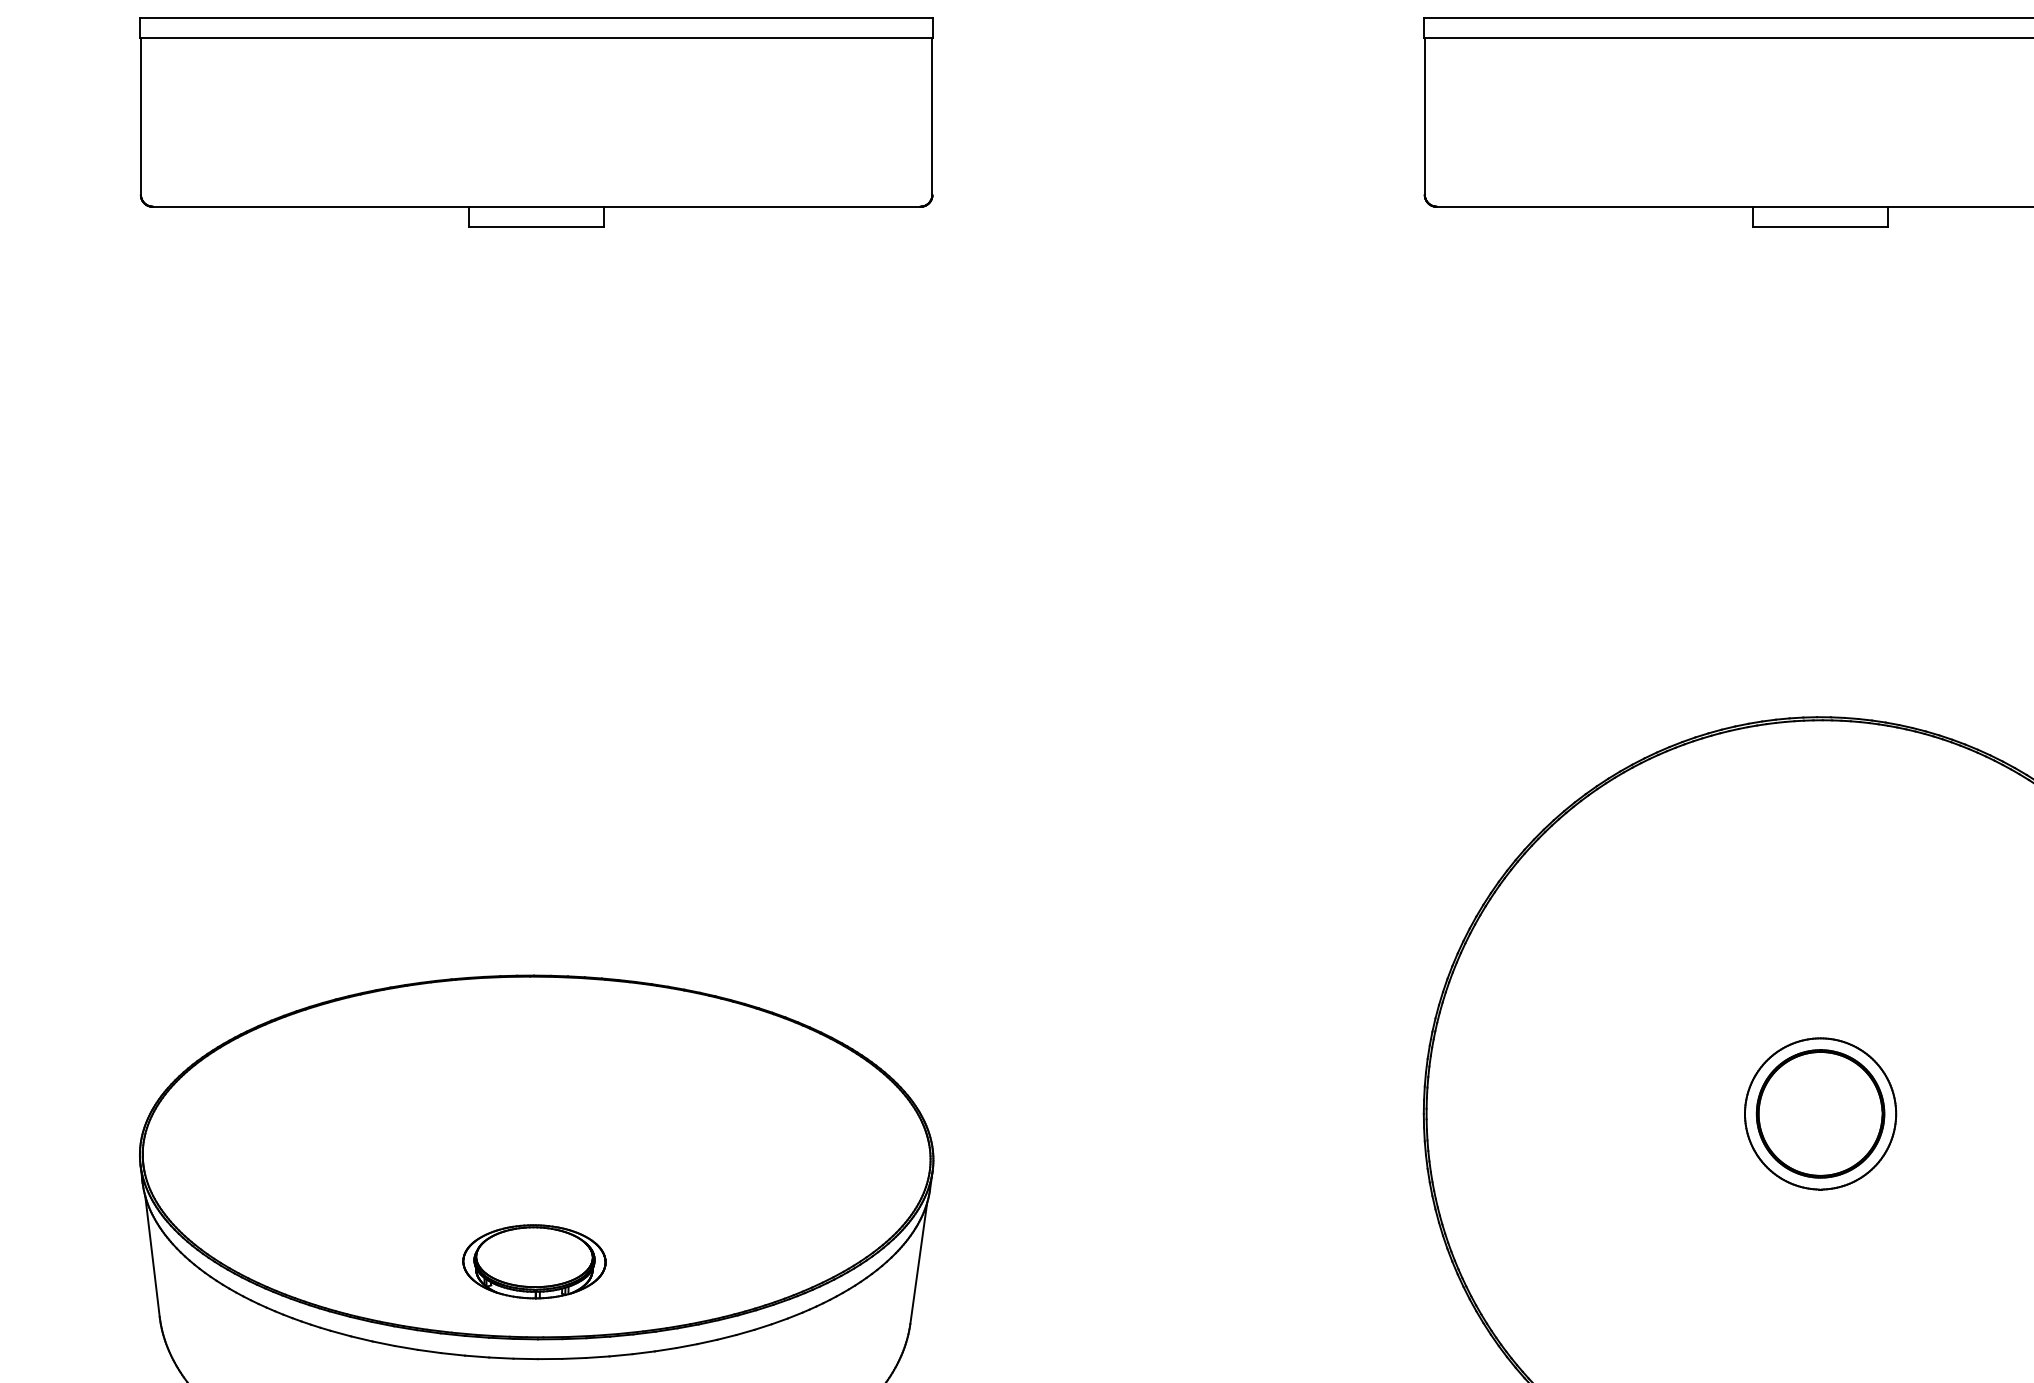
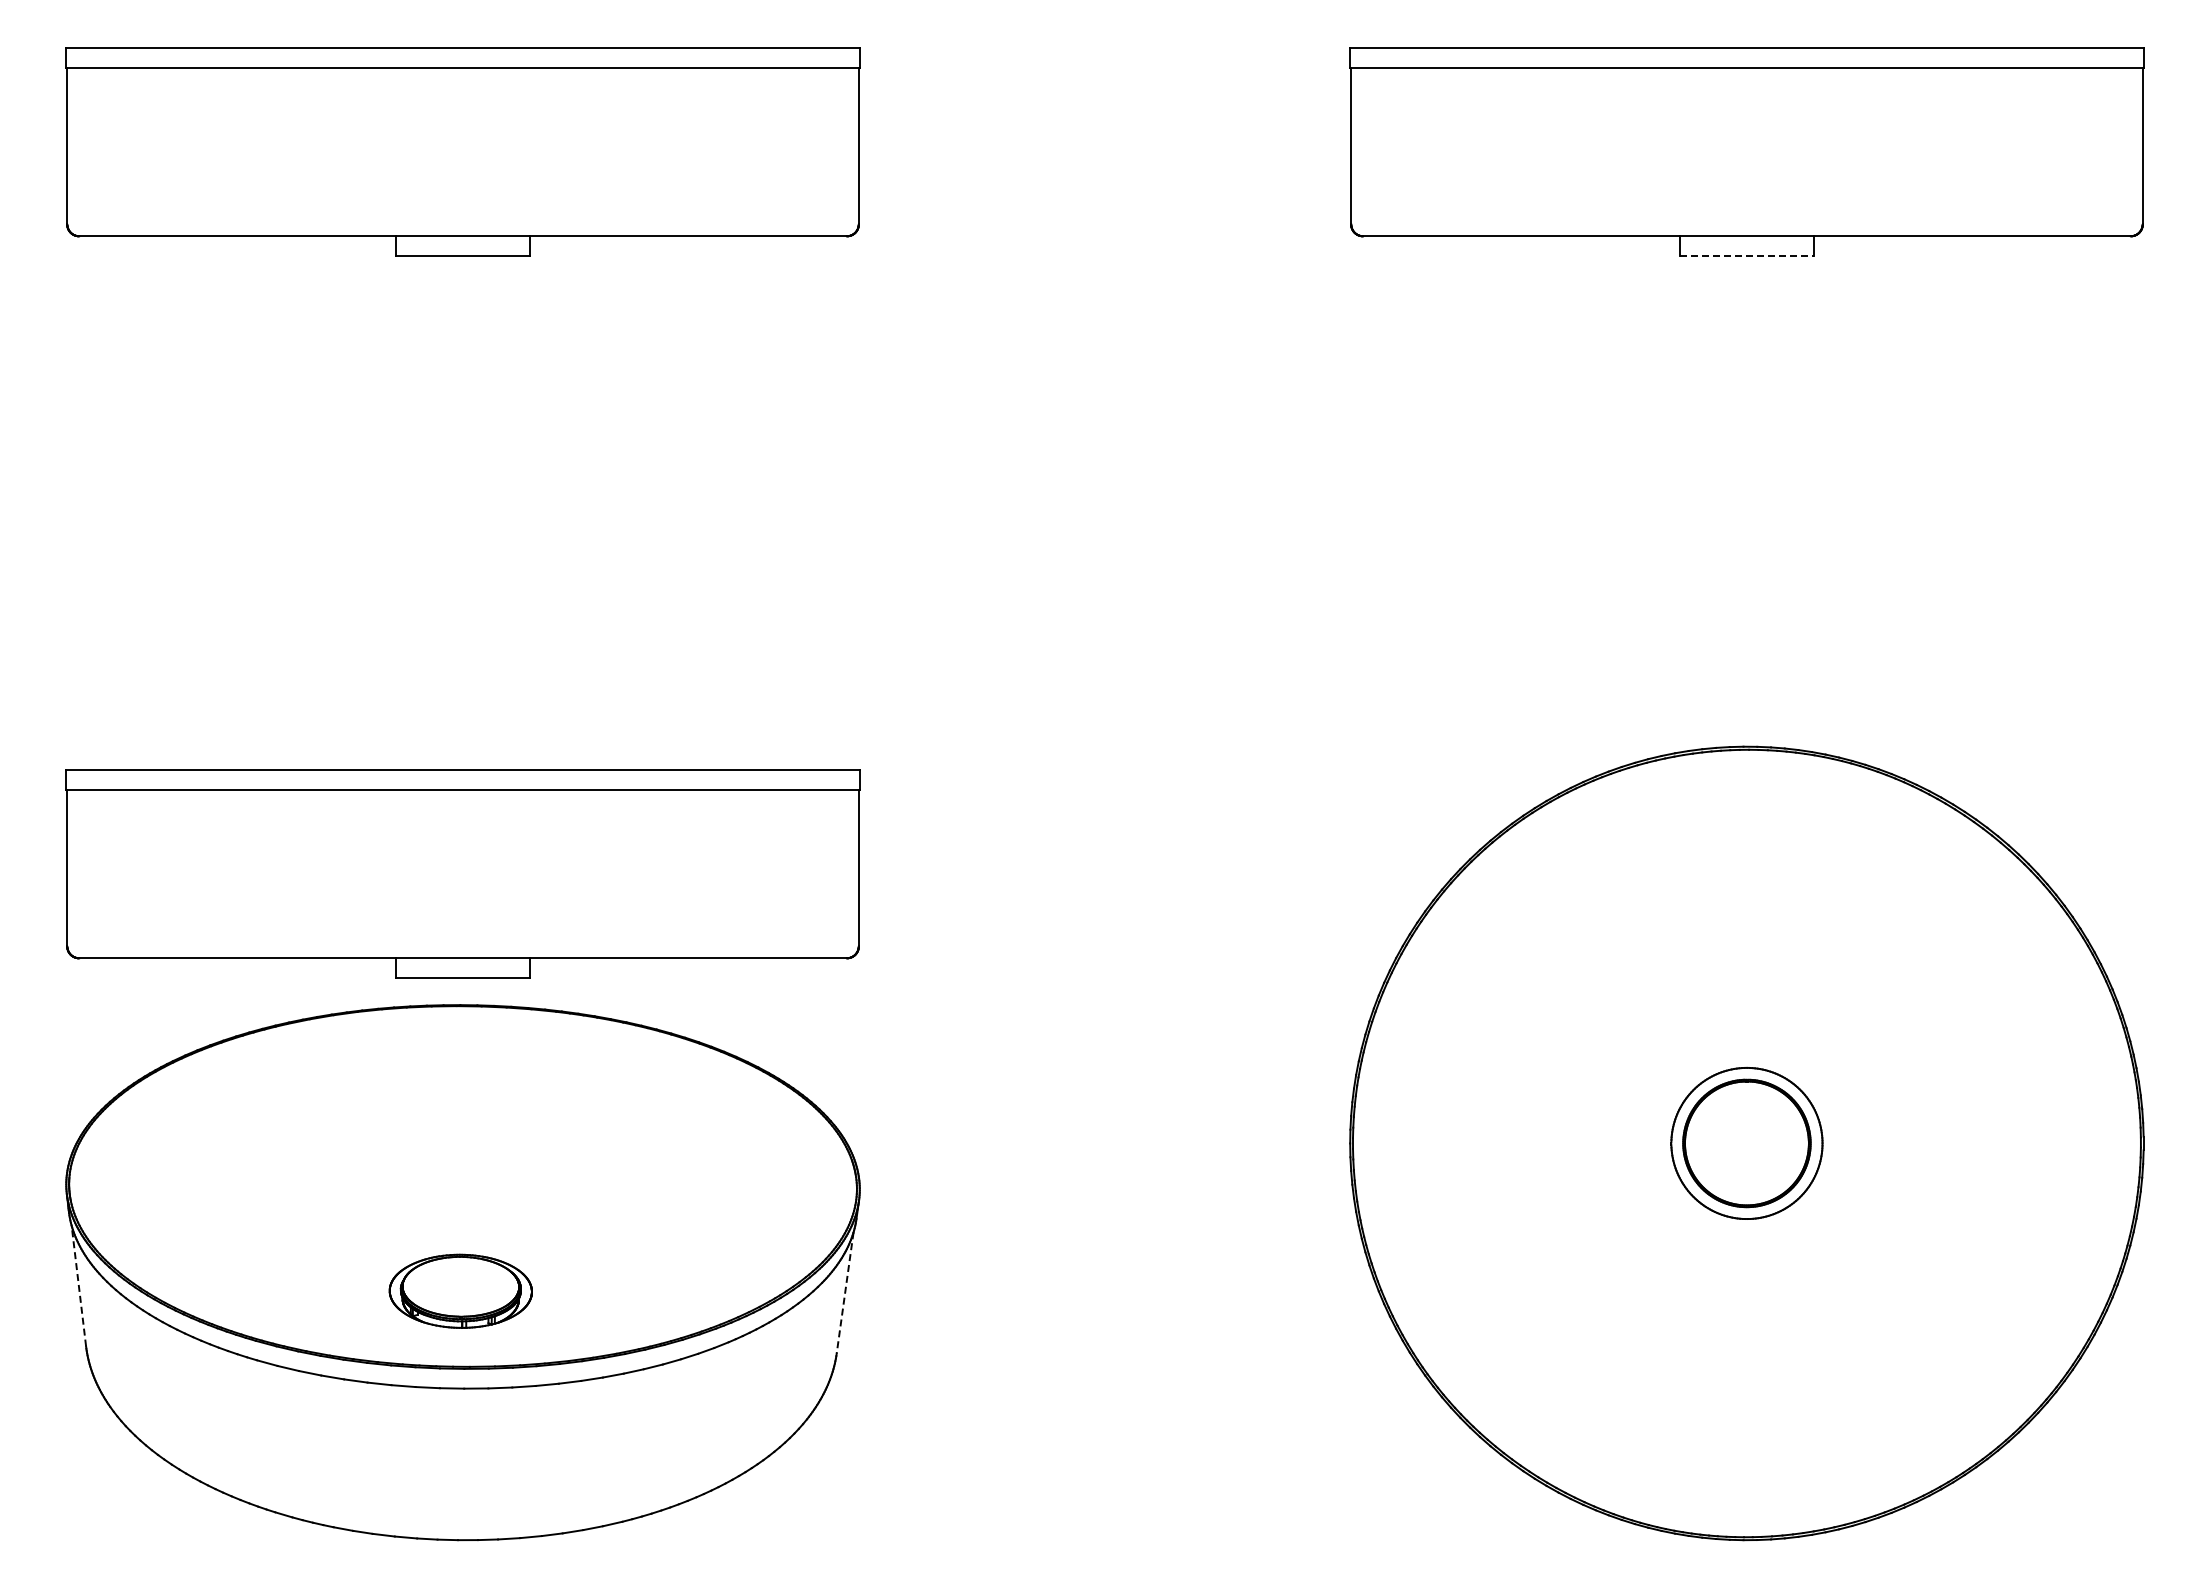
line: (1821, 226) -> (1747, 256), solid -> dashed
part: (536, 843) -> (462, 873), added
line: (152, 1256) -> (78, 1286), solid -> dashed
line: (919, 1263) -> (845, 1293), solid -> dashed

